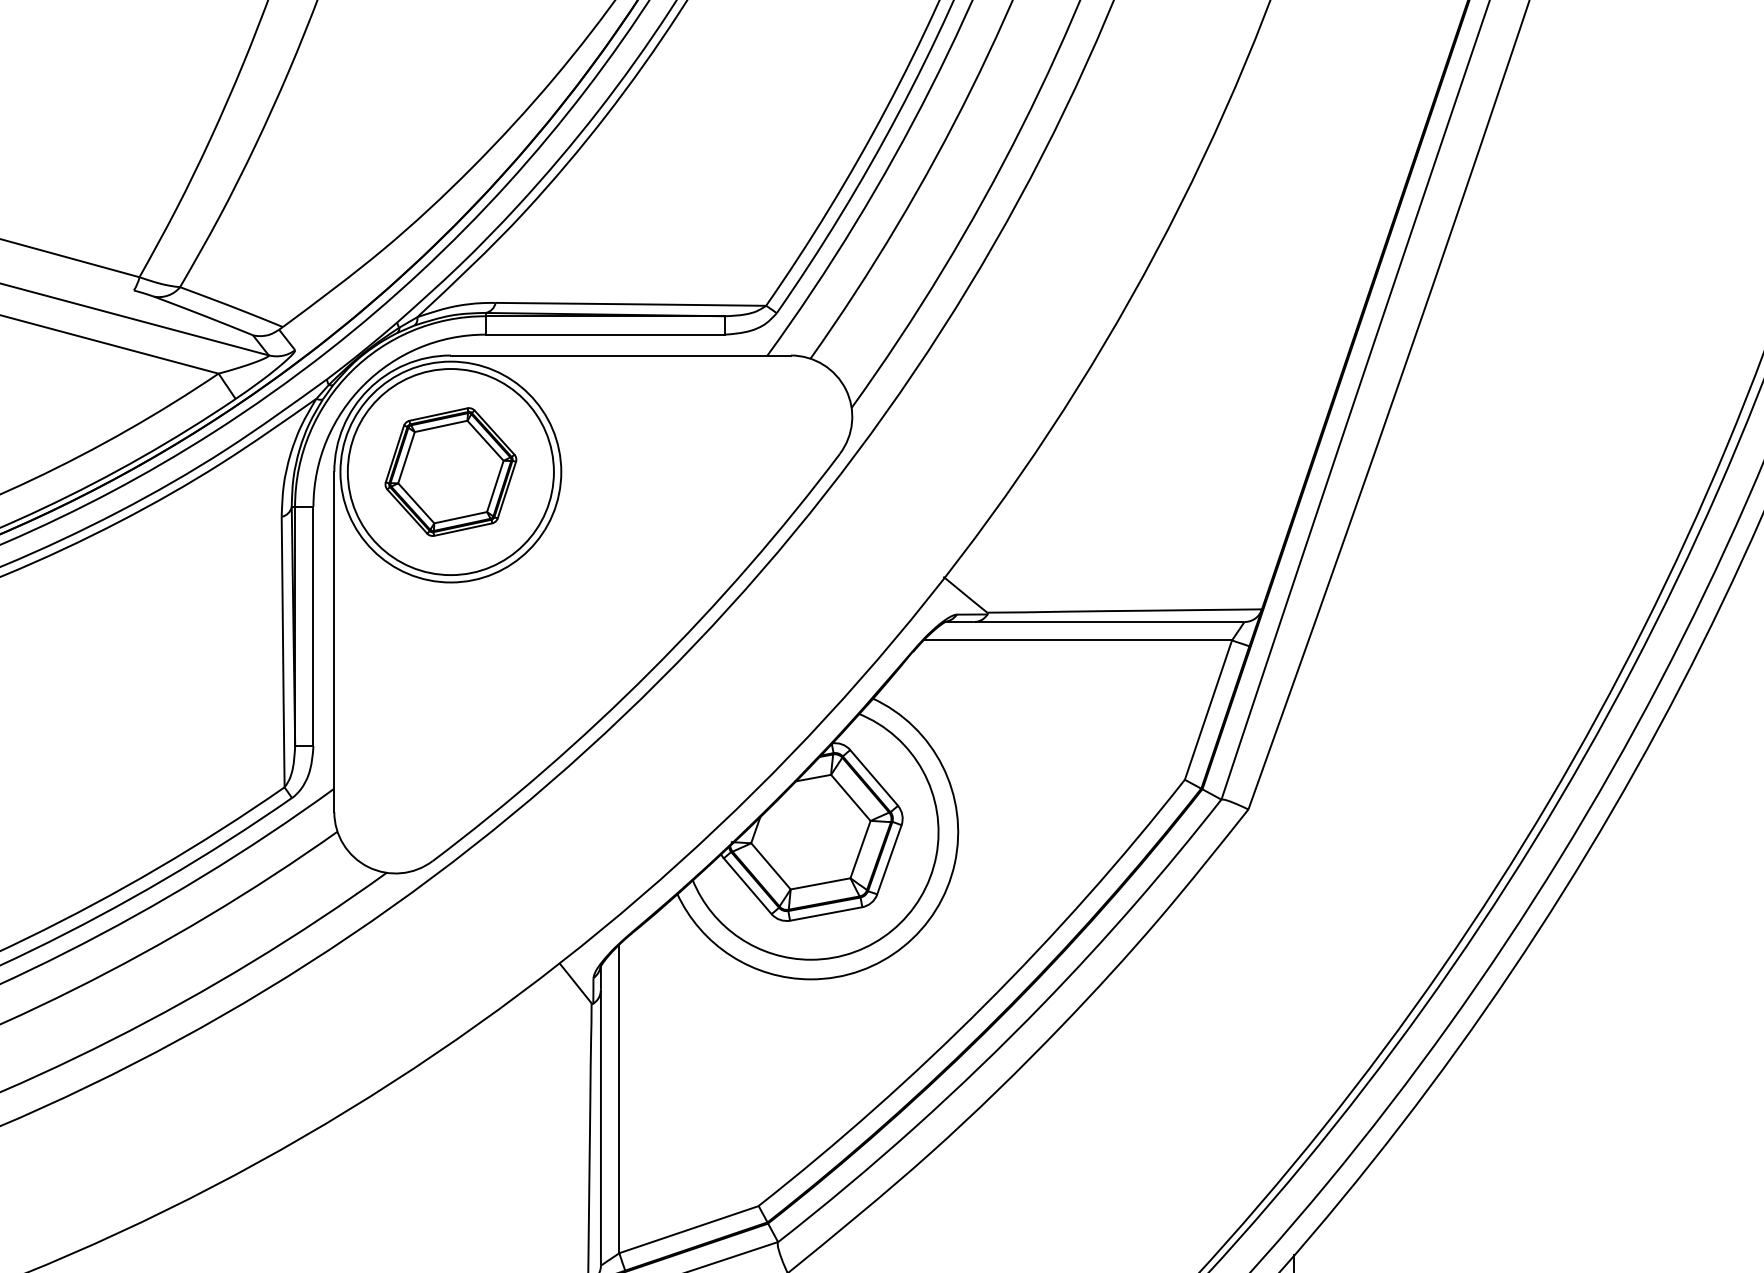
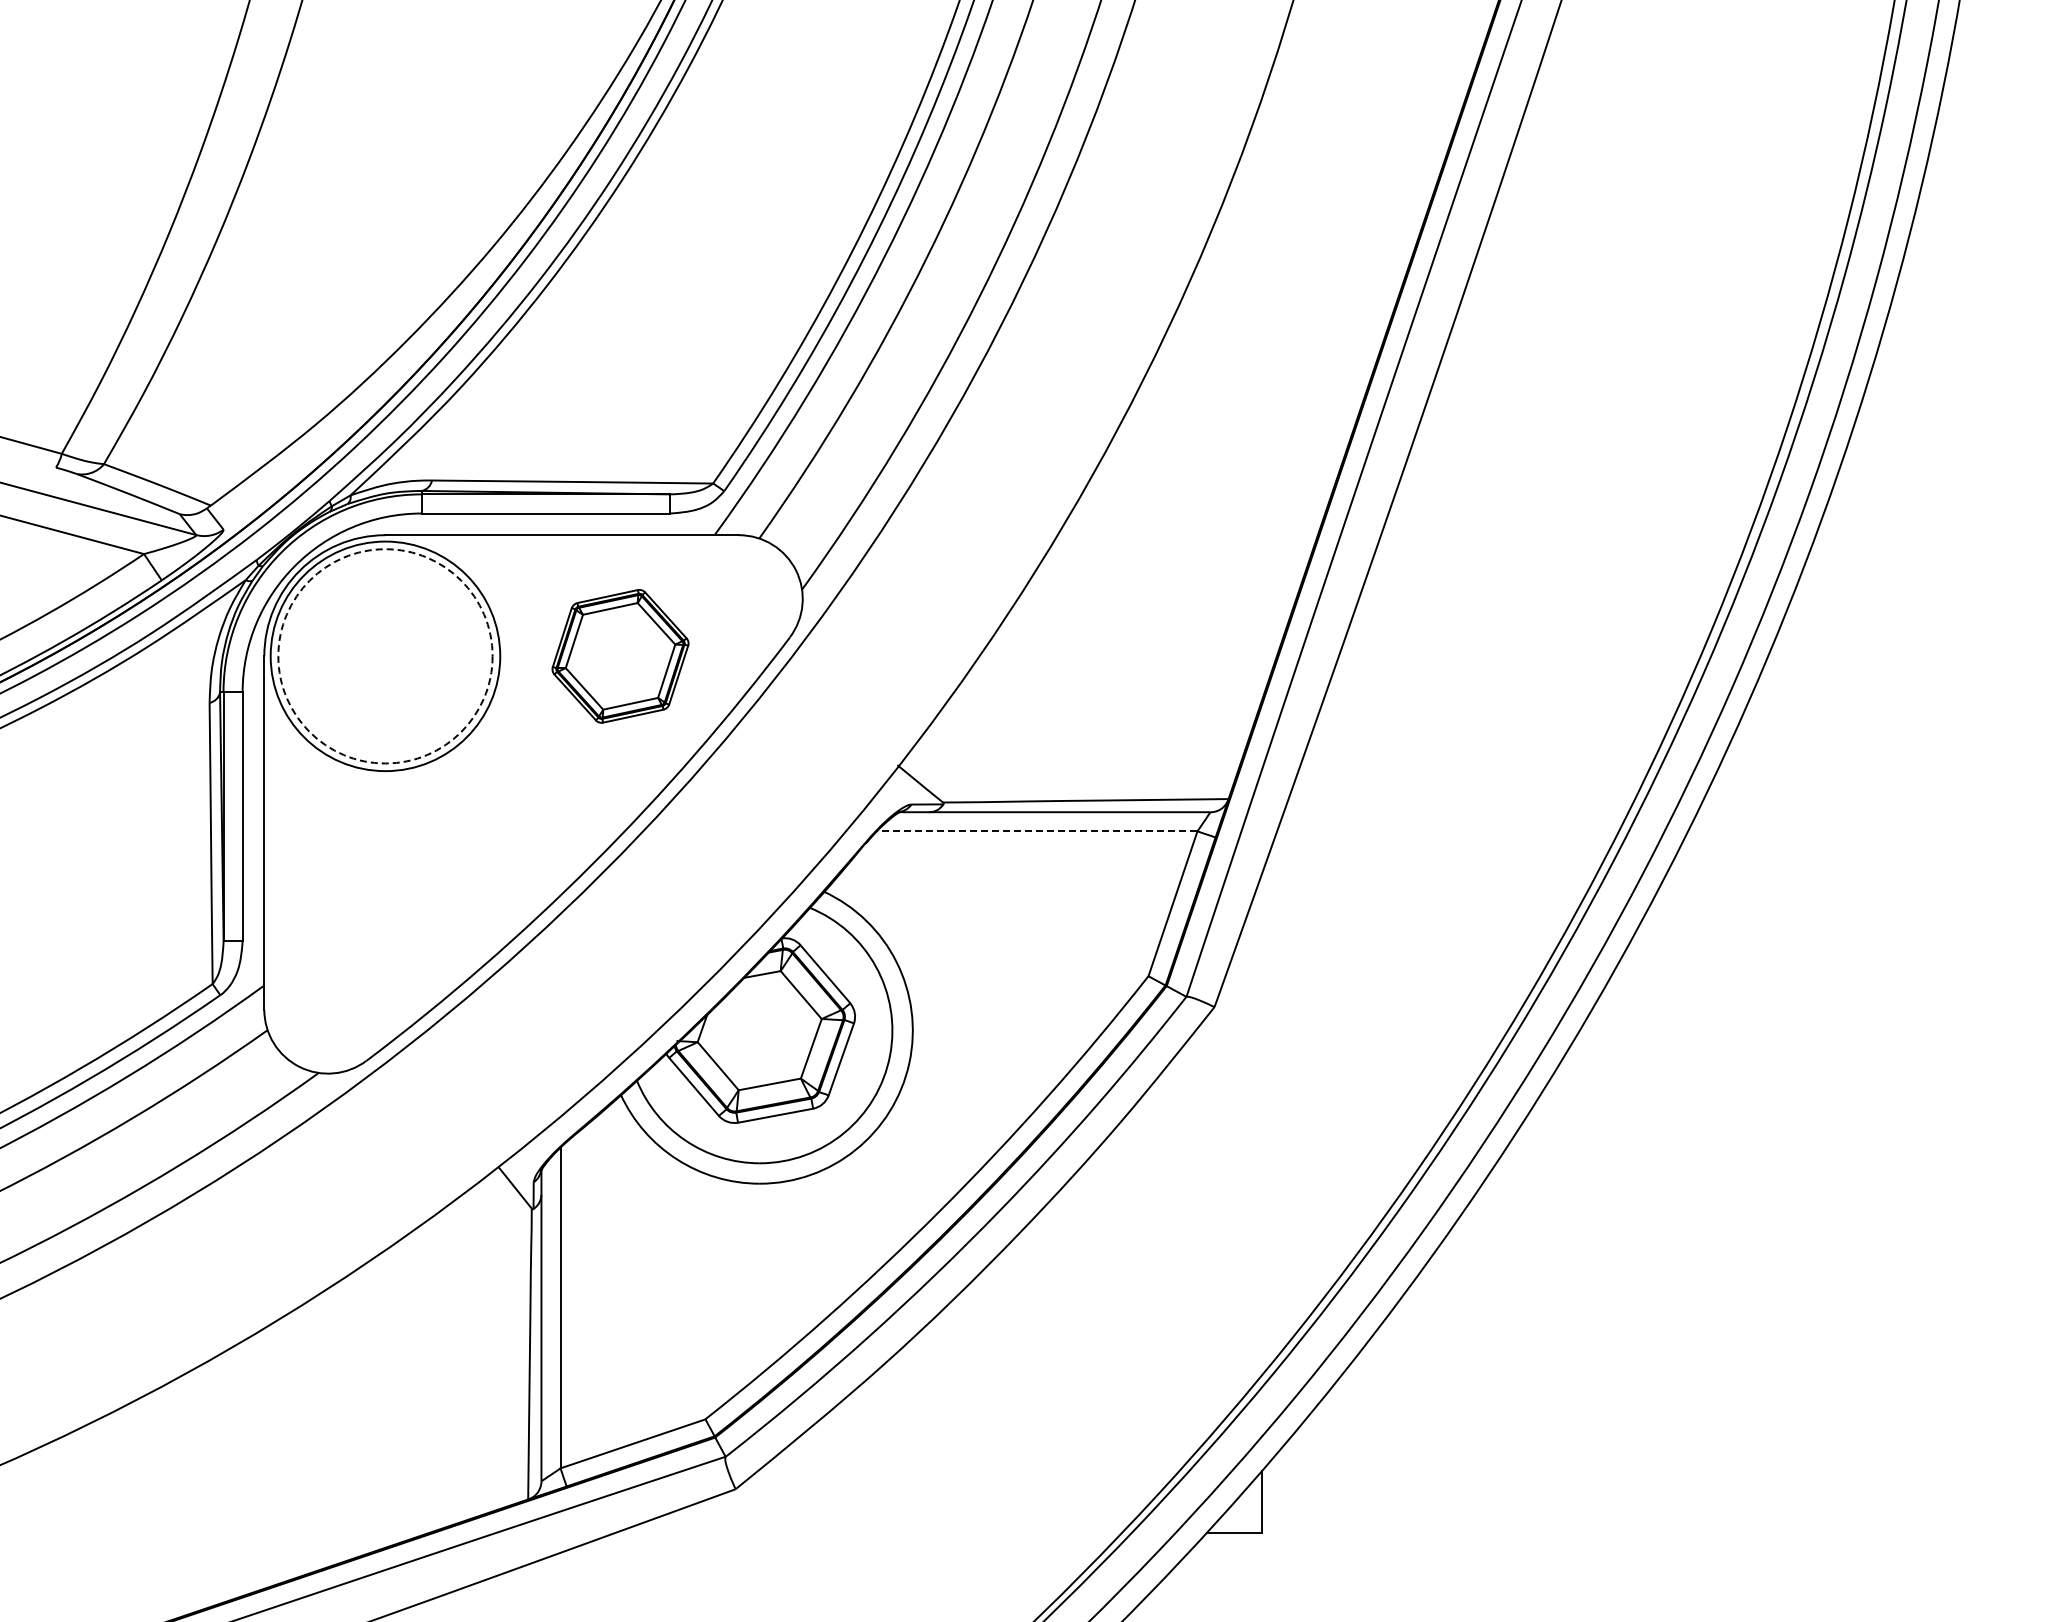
circle: (450, 472) -> (385, 656), solid -> dashed
part: (450, 472) -> (620, 656), moved
line: (1077, 640) -> (1036, 831), solid -> dashed

